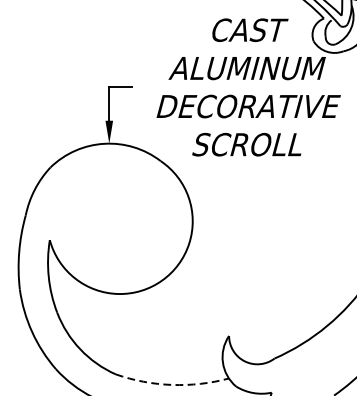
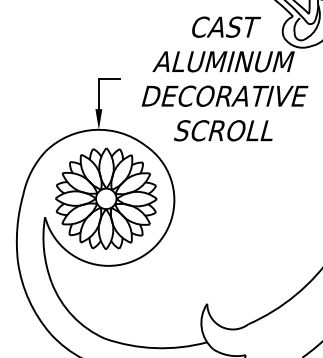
part: (117, 219) -> (106, 198), added
arc: (171, 385) -> (155, 348), dashed -> solid

